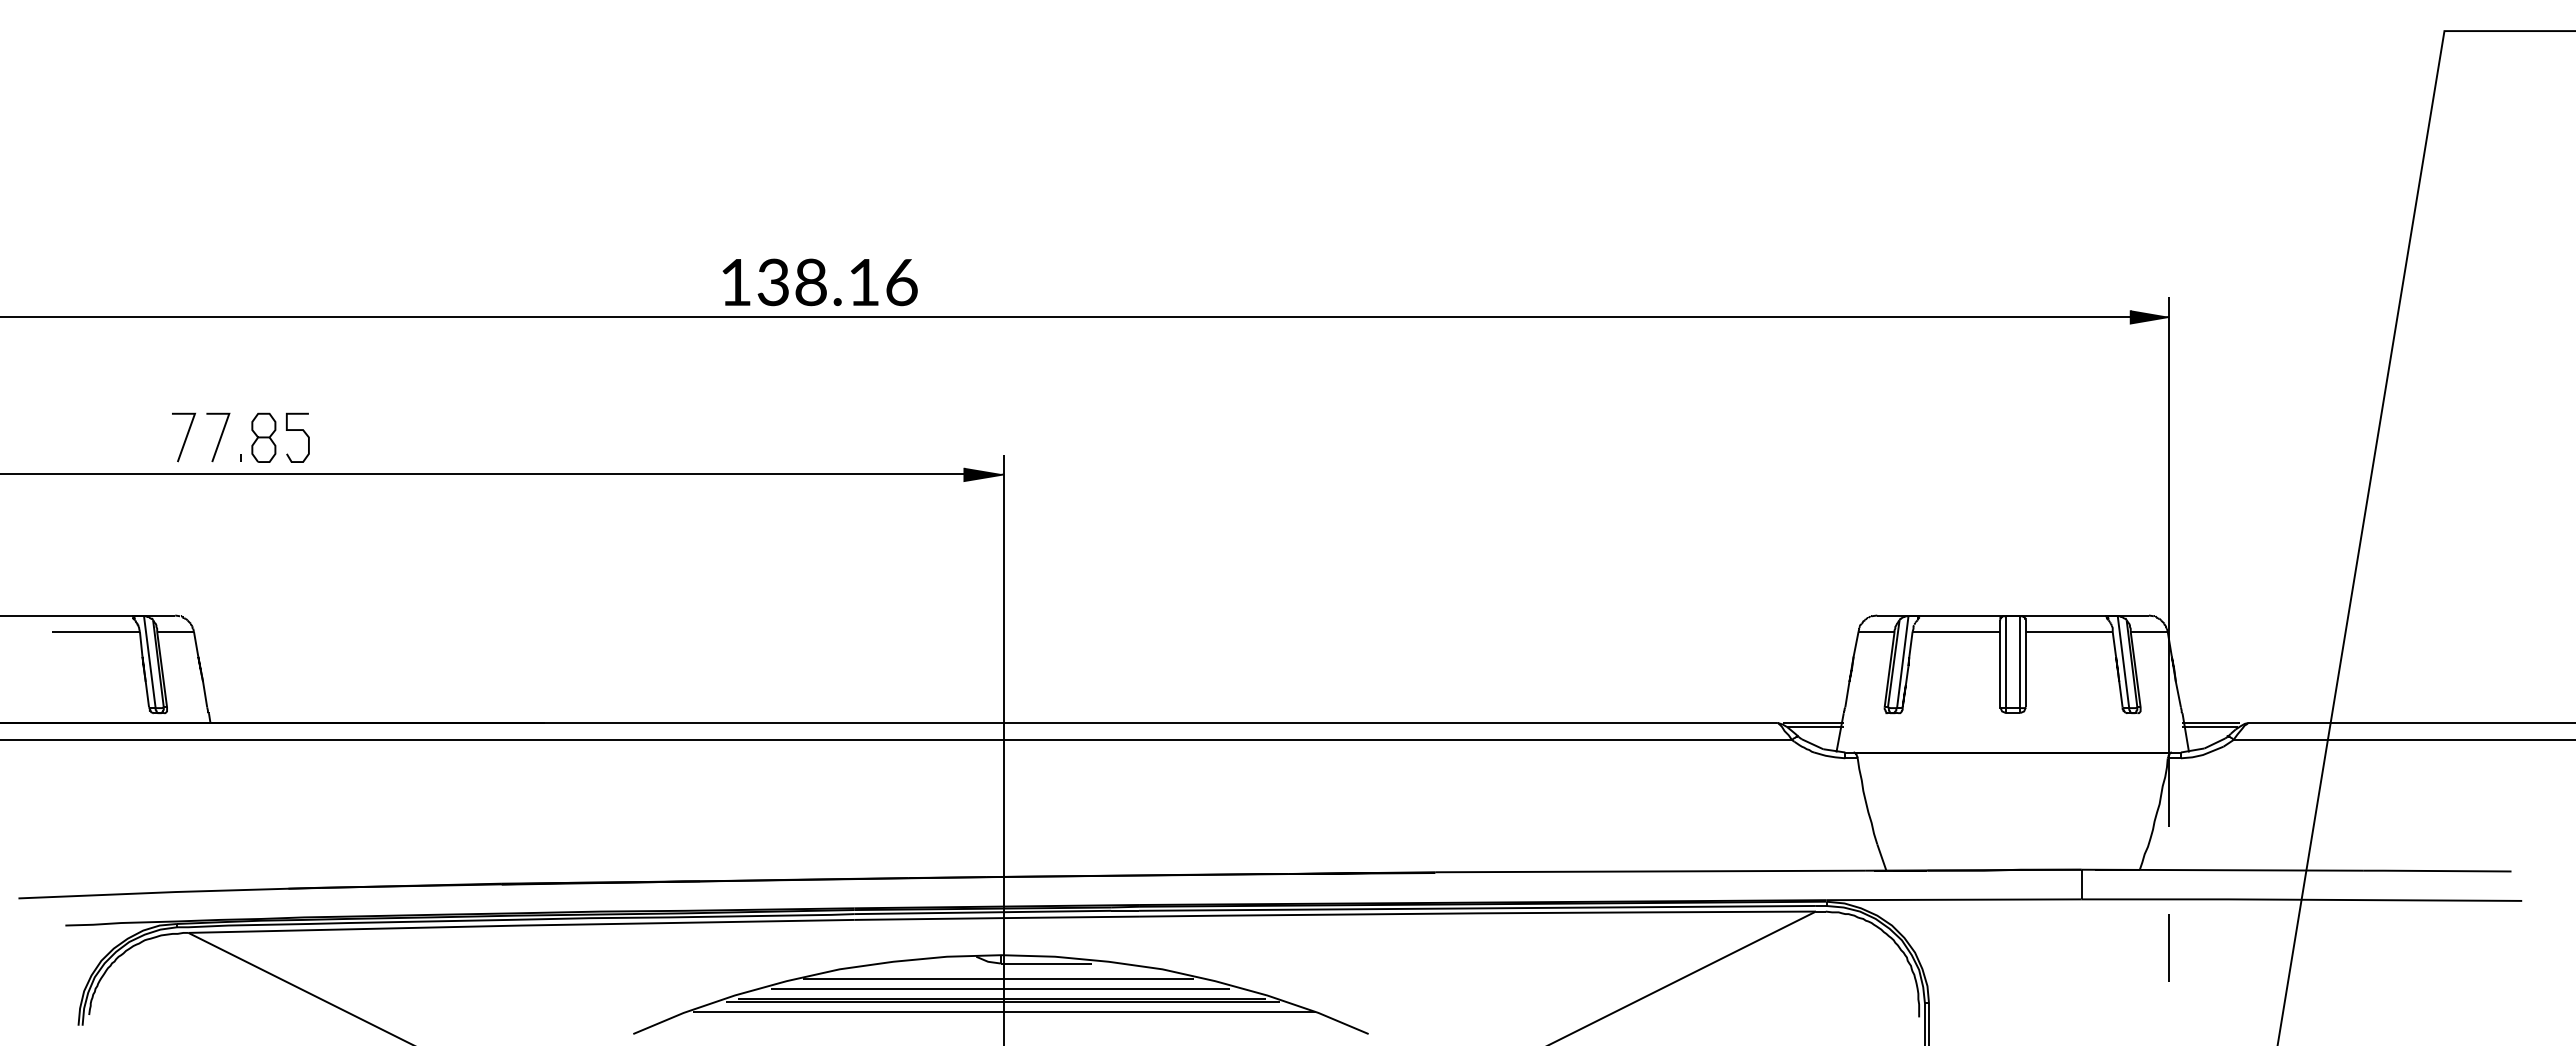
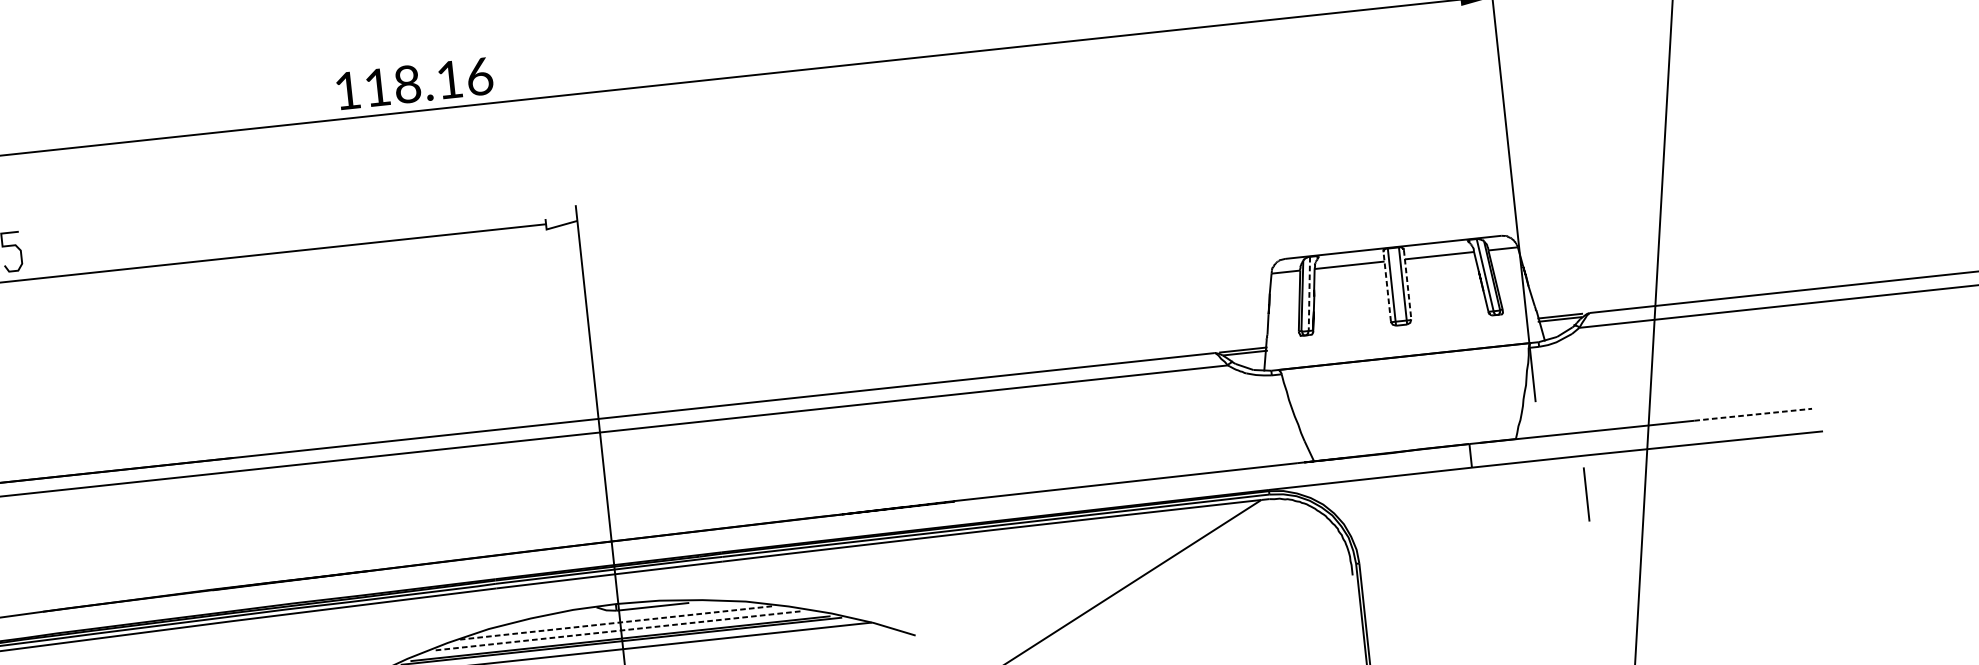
text: (772, 282) -> (376, 87), 138.16 -> 118.16
fill: (983, 474) -> (561, 222), removed
line: (1902, 662) -> (1309, 294), solid -> dashed
line: (2000, 663) -> (1387, 286), solid -> dashed
line: (2025, 663) -> (1407, 284), solid -> dashed
line: (2437, 871) -> (1753, 415), solid -> dashed
line: (2168, 947) -> (1585, 494), moved
line: (998, 978) -> (616, 622), solid -> dashed
line: (1000, 988) -> (618, 630), solid -> dashed

